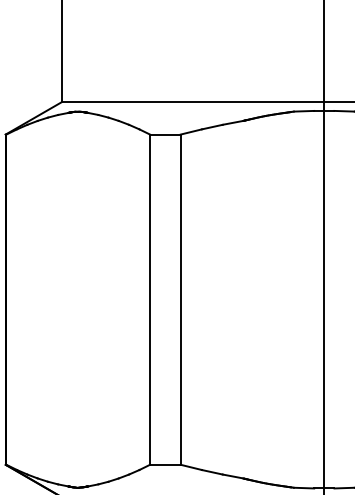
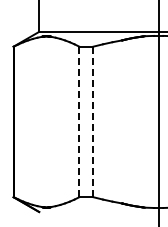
line: (150, 300) -> (79, 122), solid -> dashed
line: (181, 300) -> (93, 122), solid -> dashed

